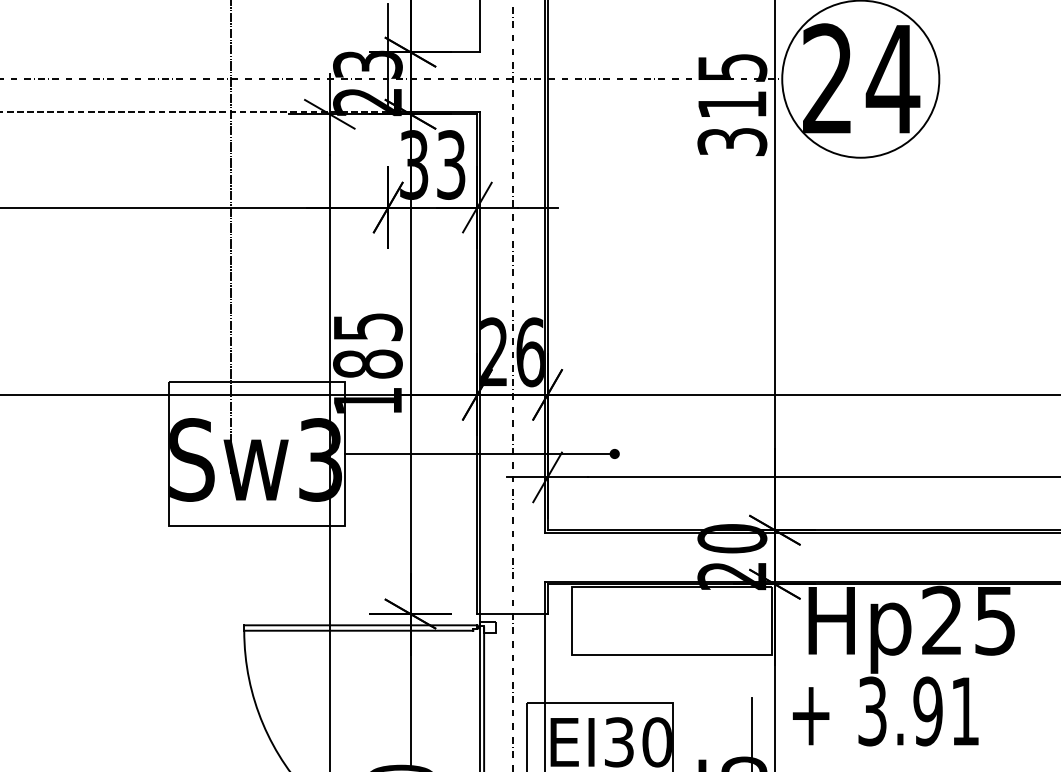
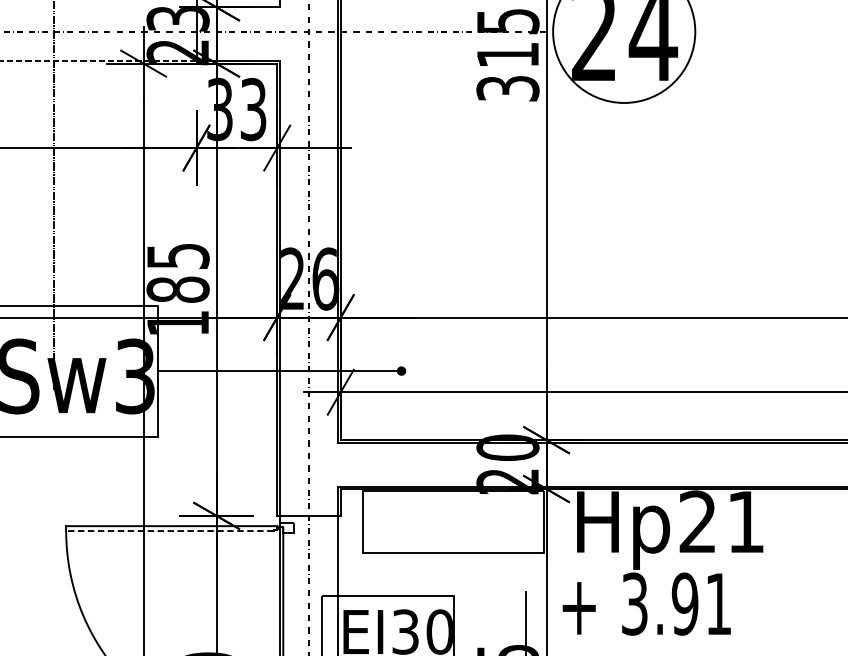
text: (994, 621) -> (745, 522), Hp25 -> Hp21
line: (358, 630) -> (169, 530), solid -> dashed

